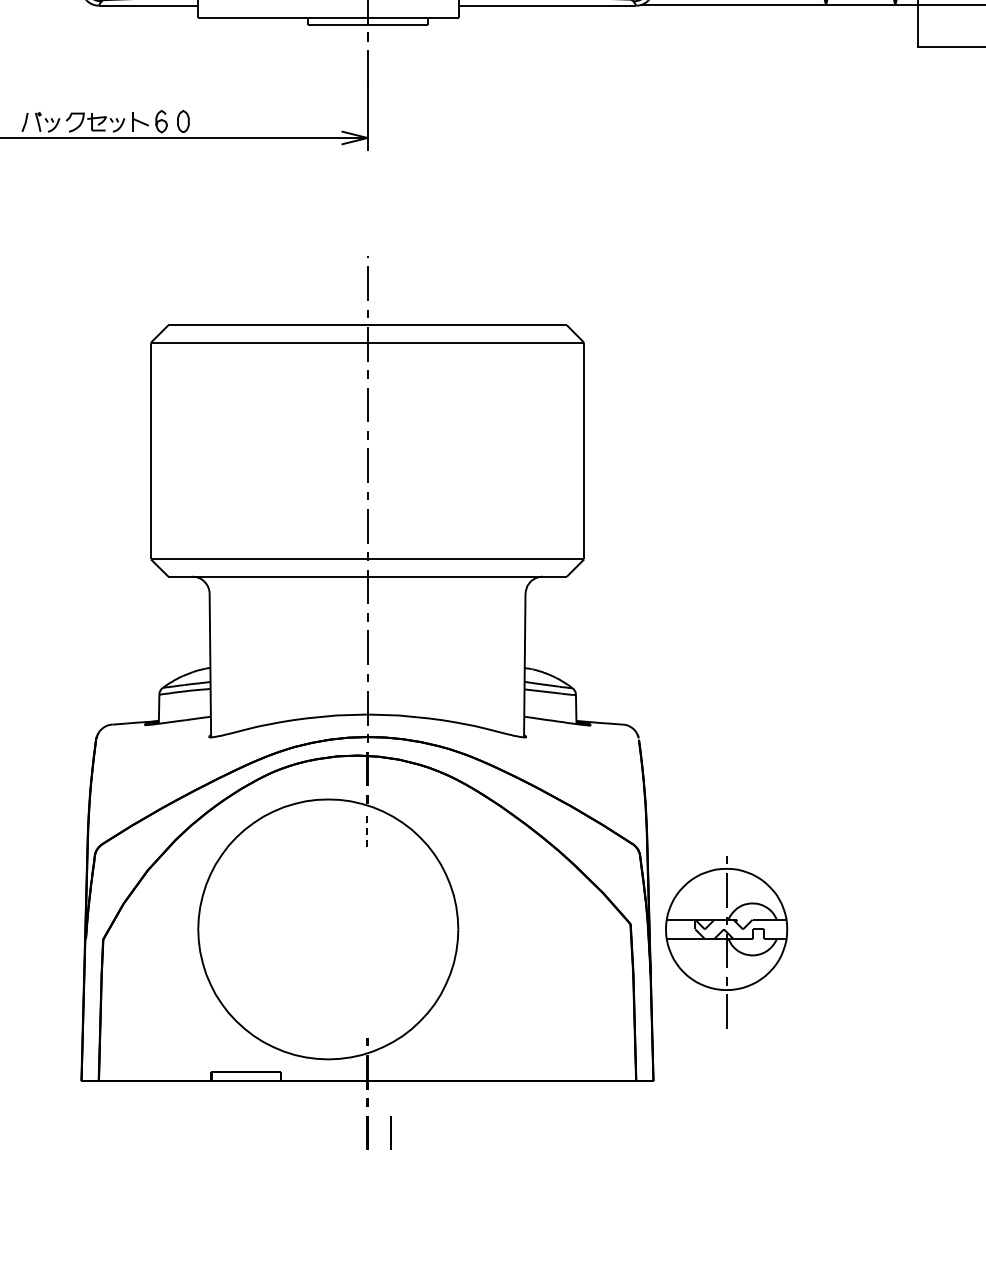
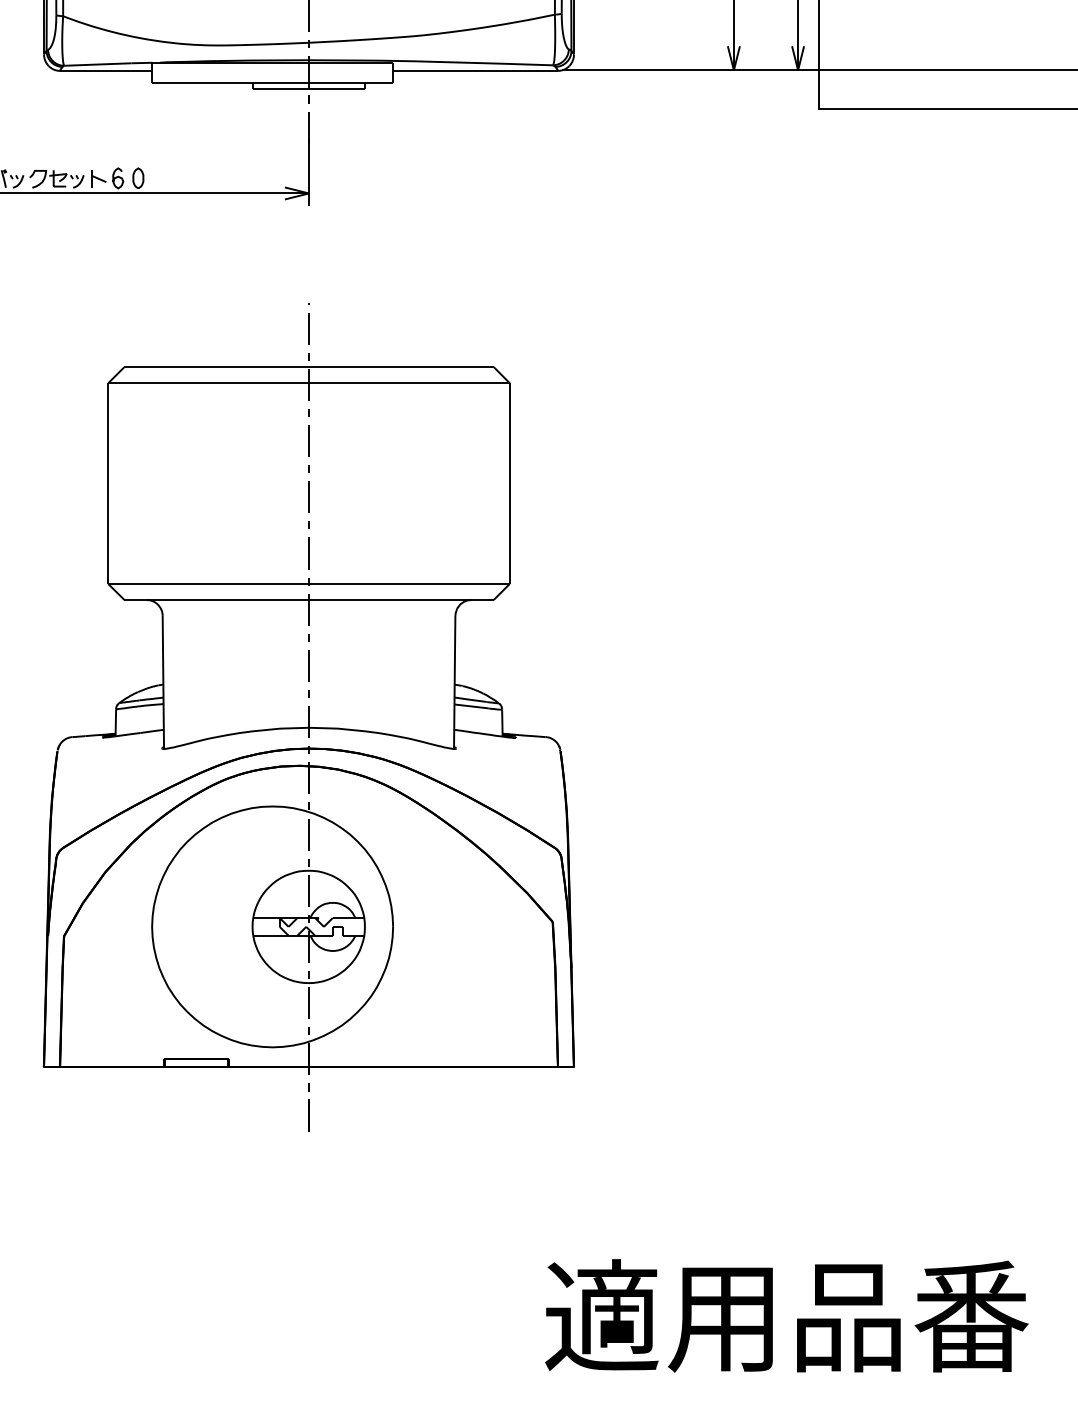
line: (367, 829) -> (308, 834), dashed -> solid
part: (726, 941) -> (308, 938), moved
line: (390, 1132) -> (330, 1115), removed

